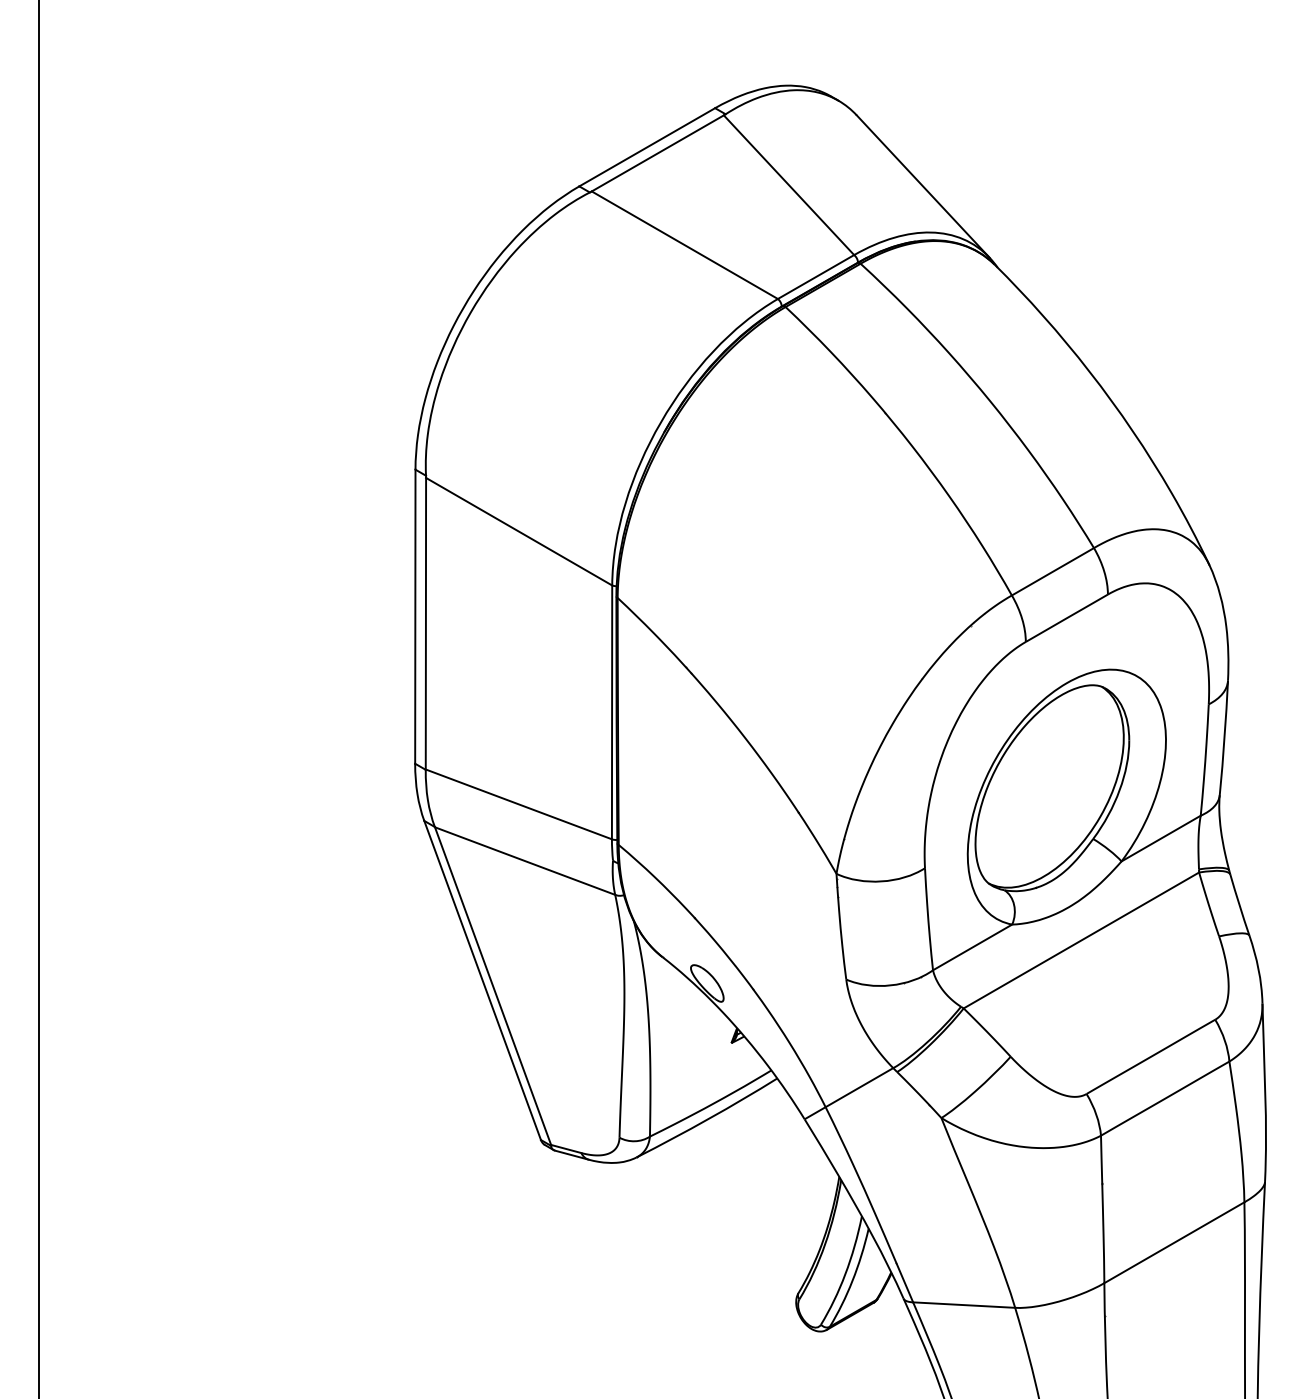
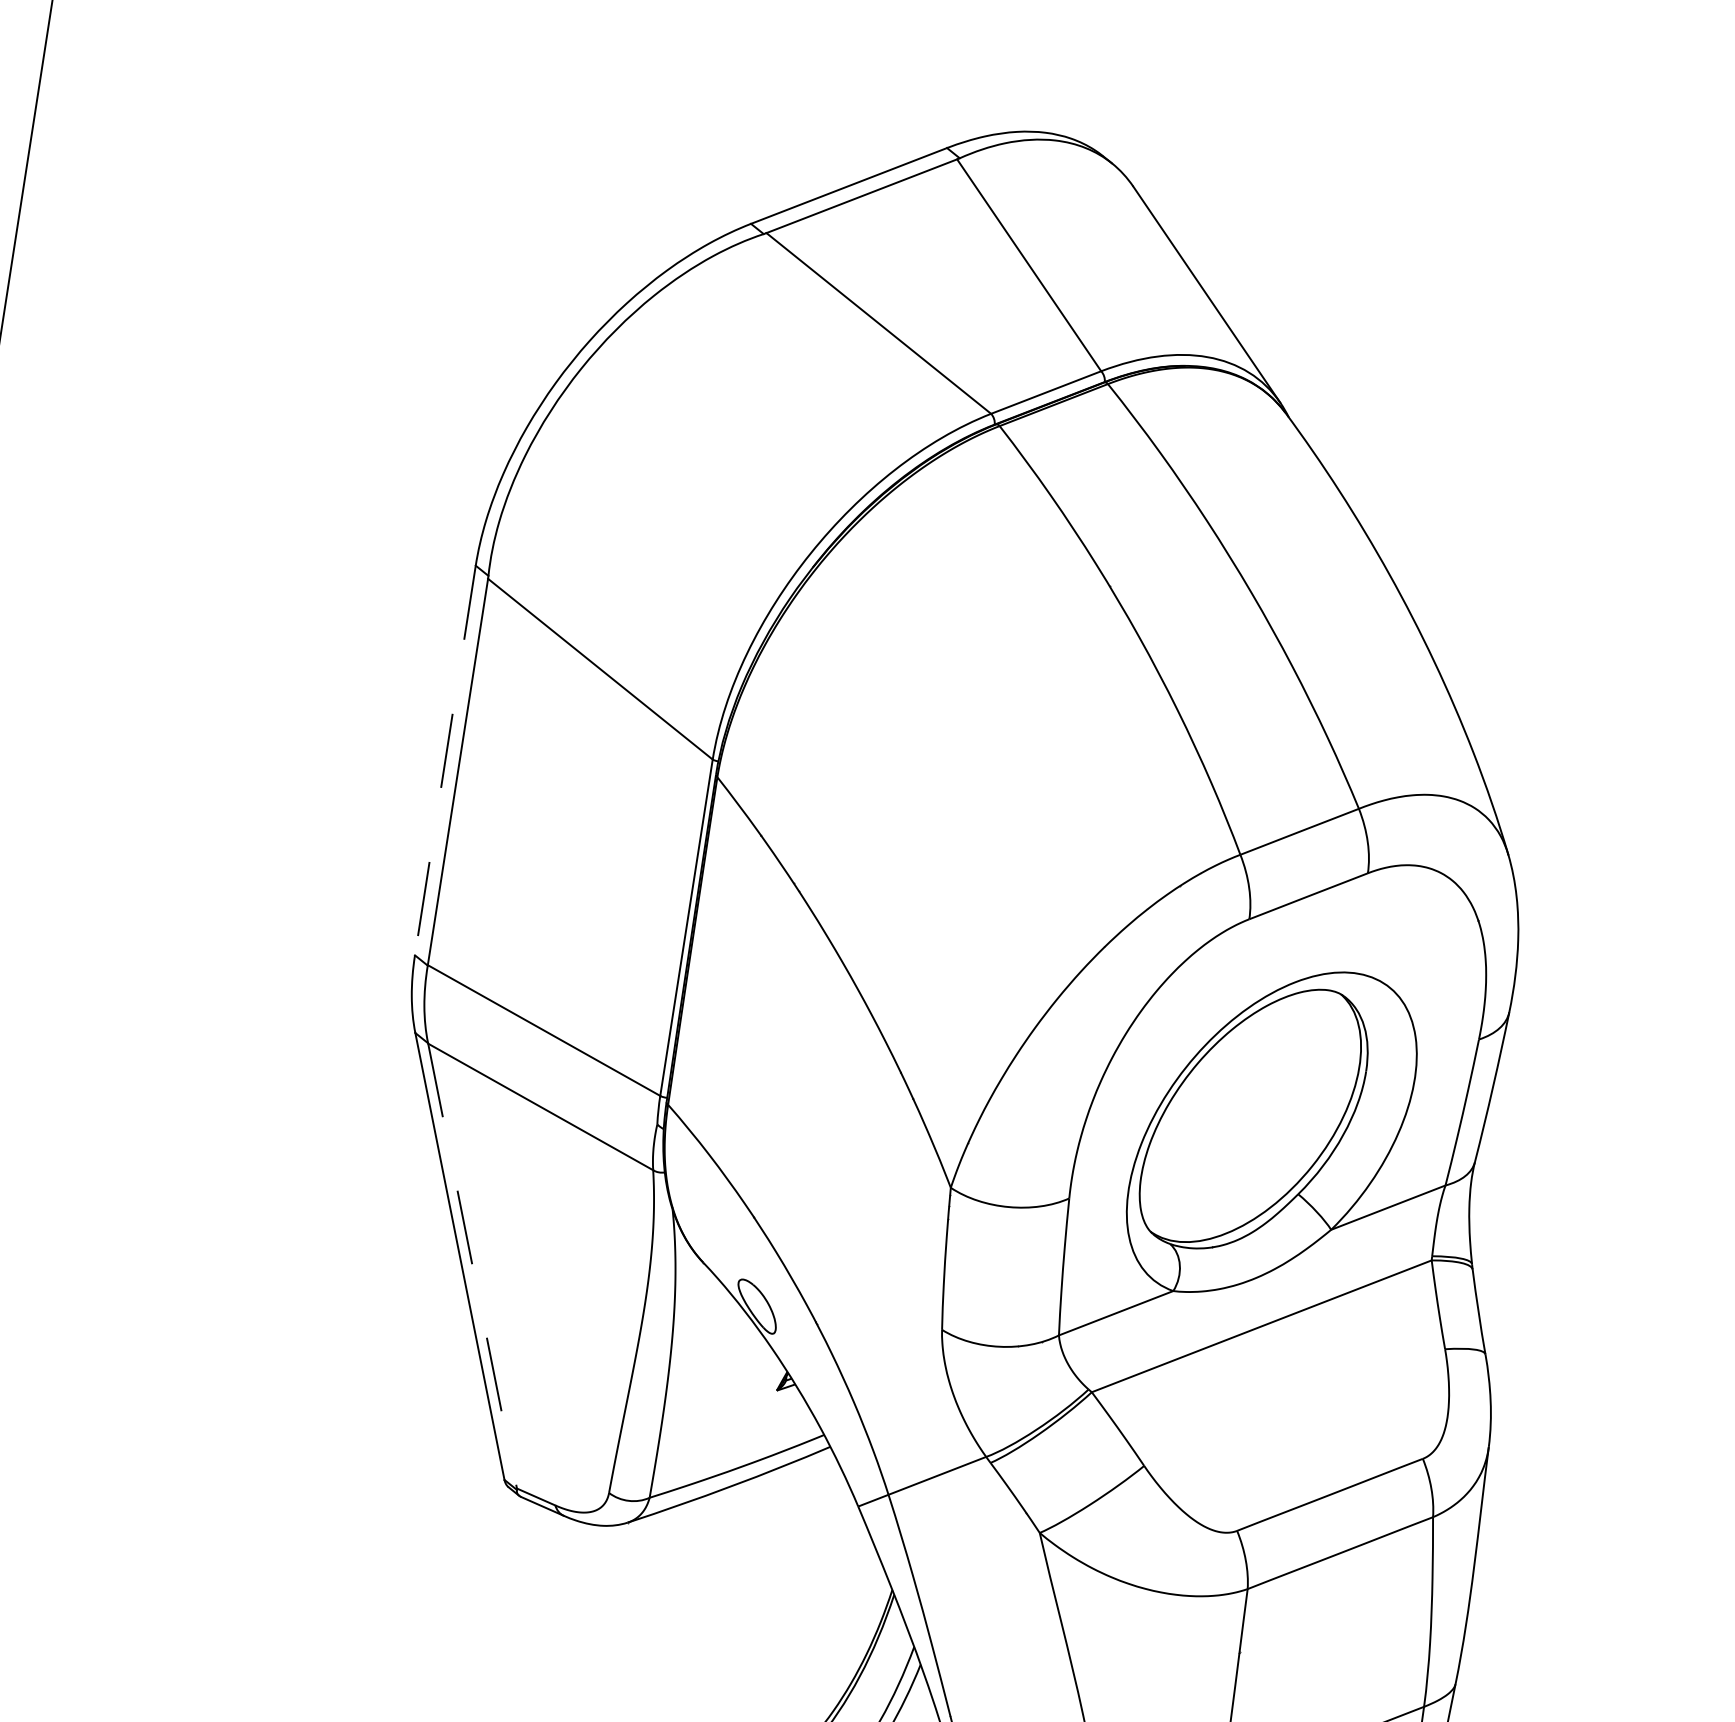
line: (415, 617) -> (445, 761), solid -> dashed
line: (493, 986) -> (473, 1266), solid -> dashed

